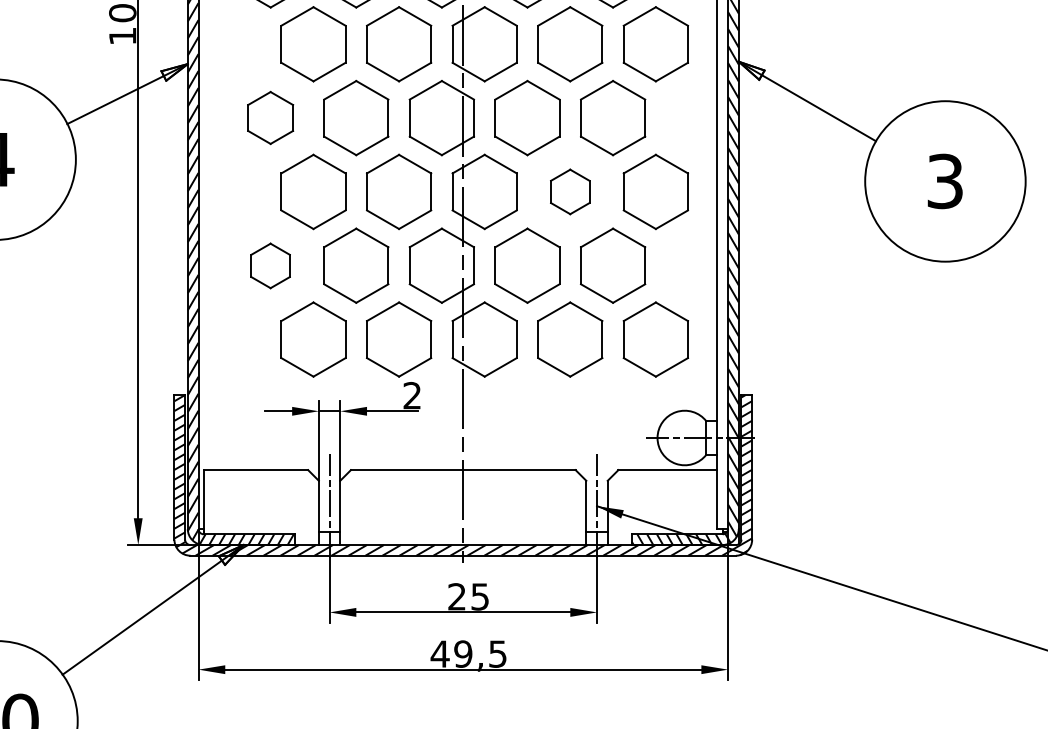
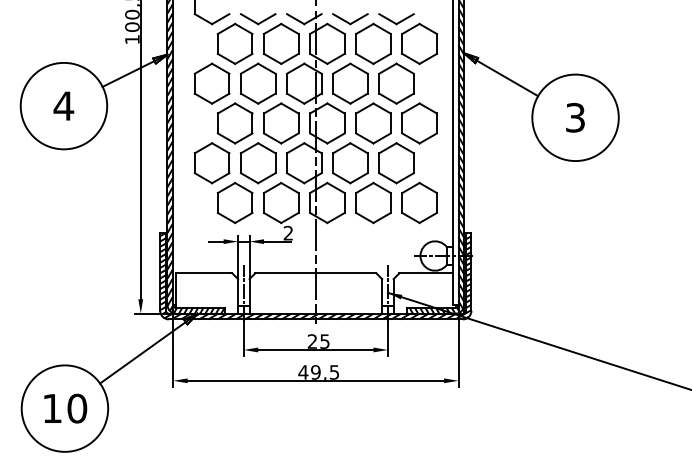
part: (269, 117) -> (211, 83), size x1.43
part: (570, 191) -> (373, 123), size x1.67
part: (269, 266) -> (211, 163), size x1.67

